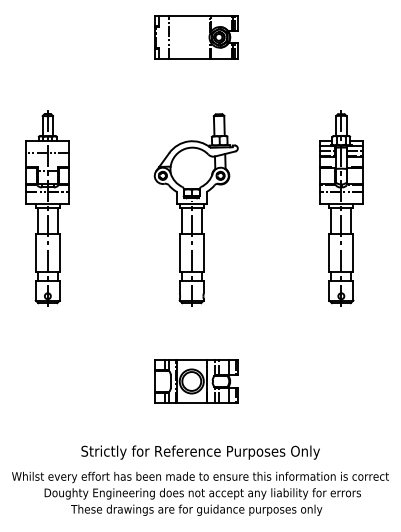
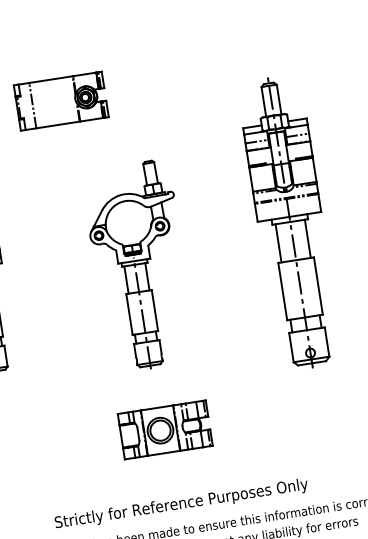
part: (196, 37) -> (61, 101), moved
part: (341, 208) -> (290, 223), size x1.4
part: (195, 209) -> (139, 266), moved

